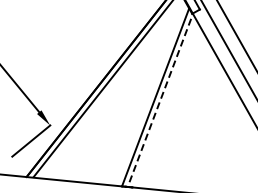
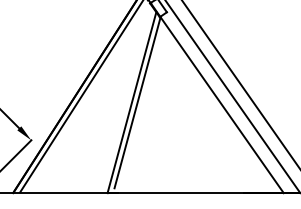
line: (161, 97) -> (137, 102), dashed -> solid

